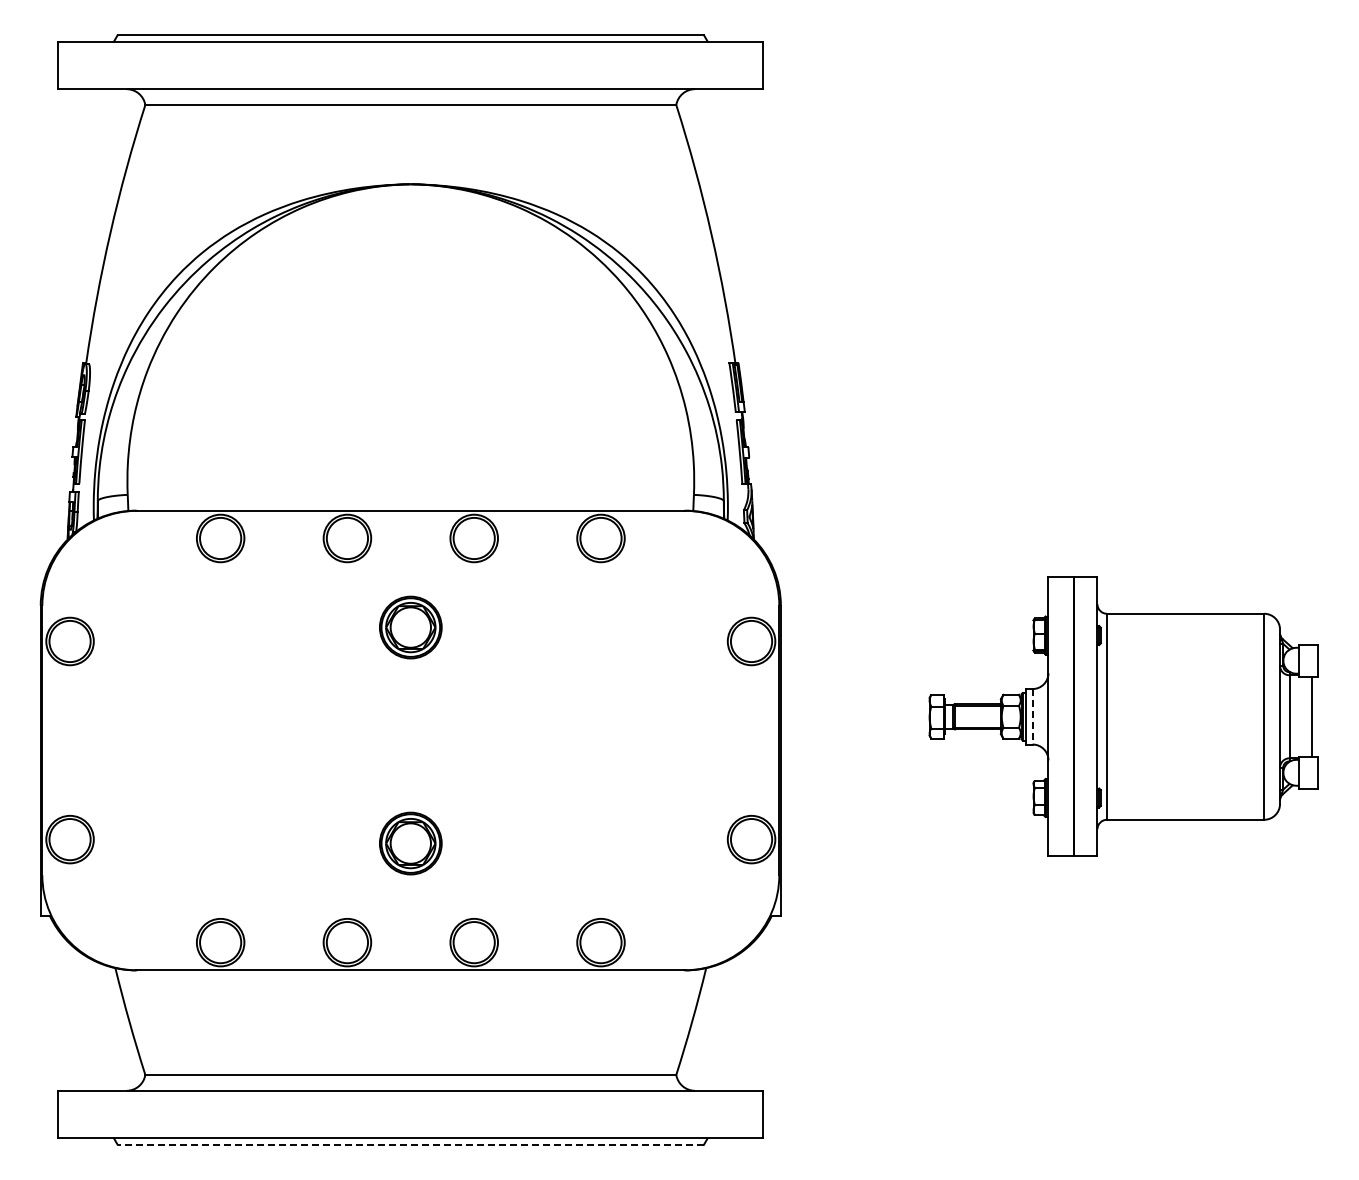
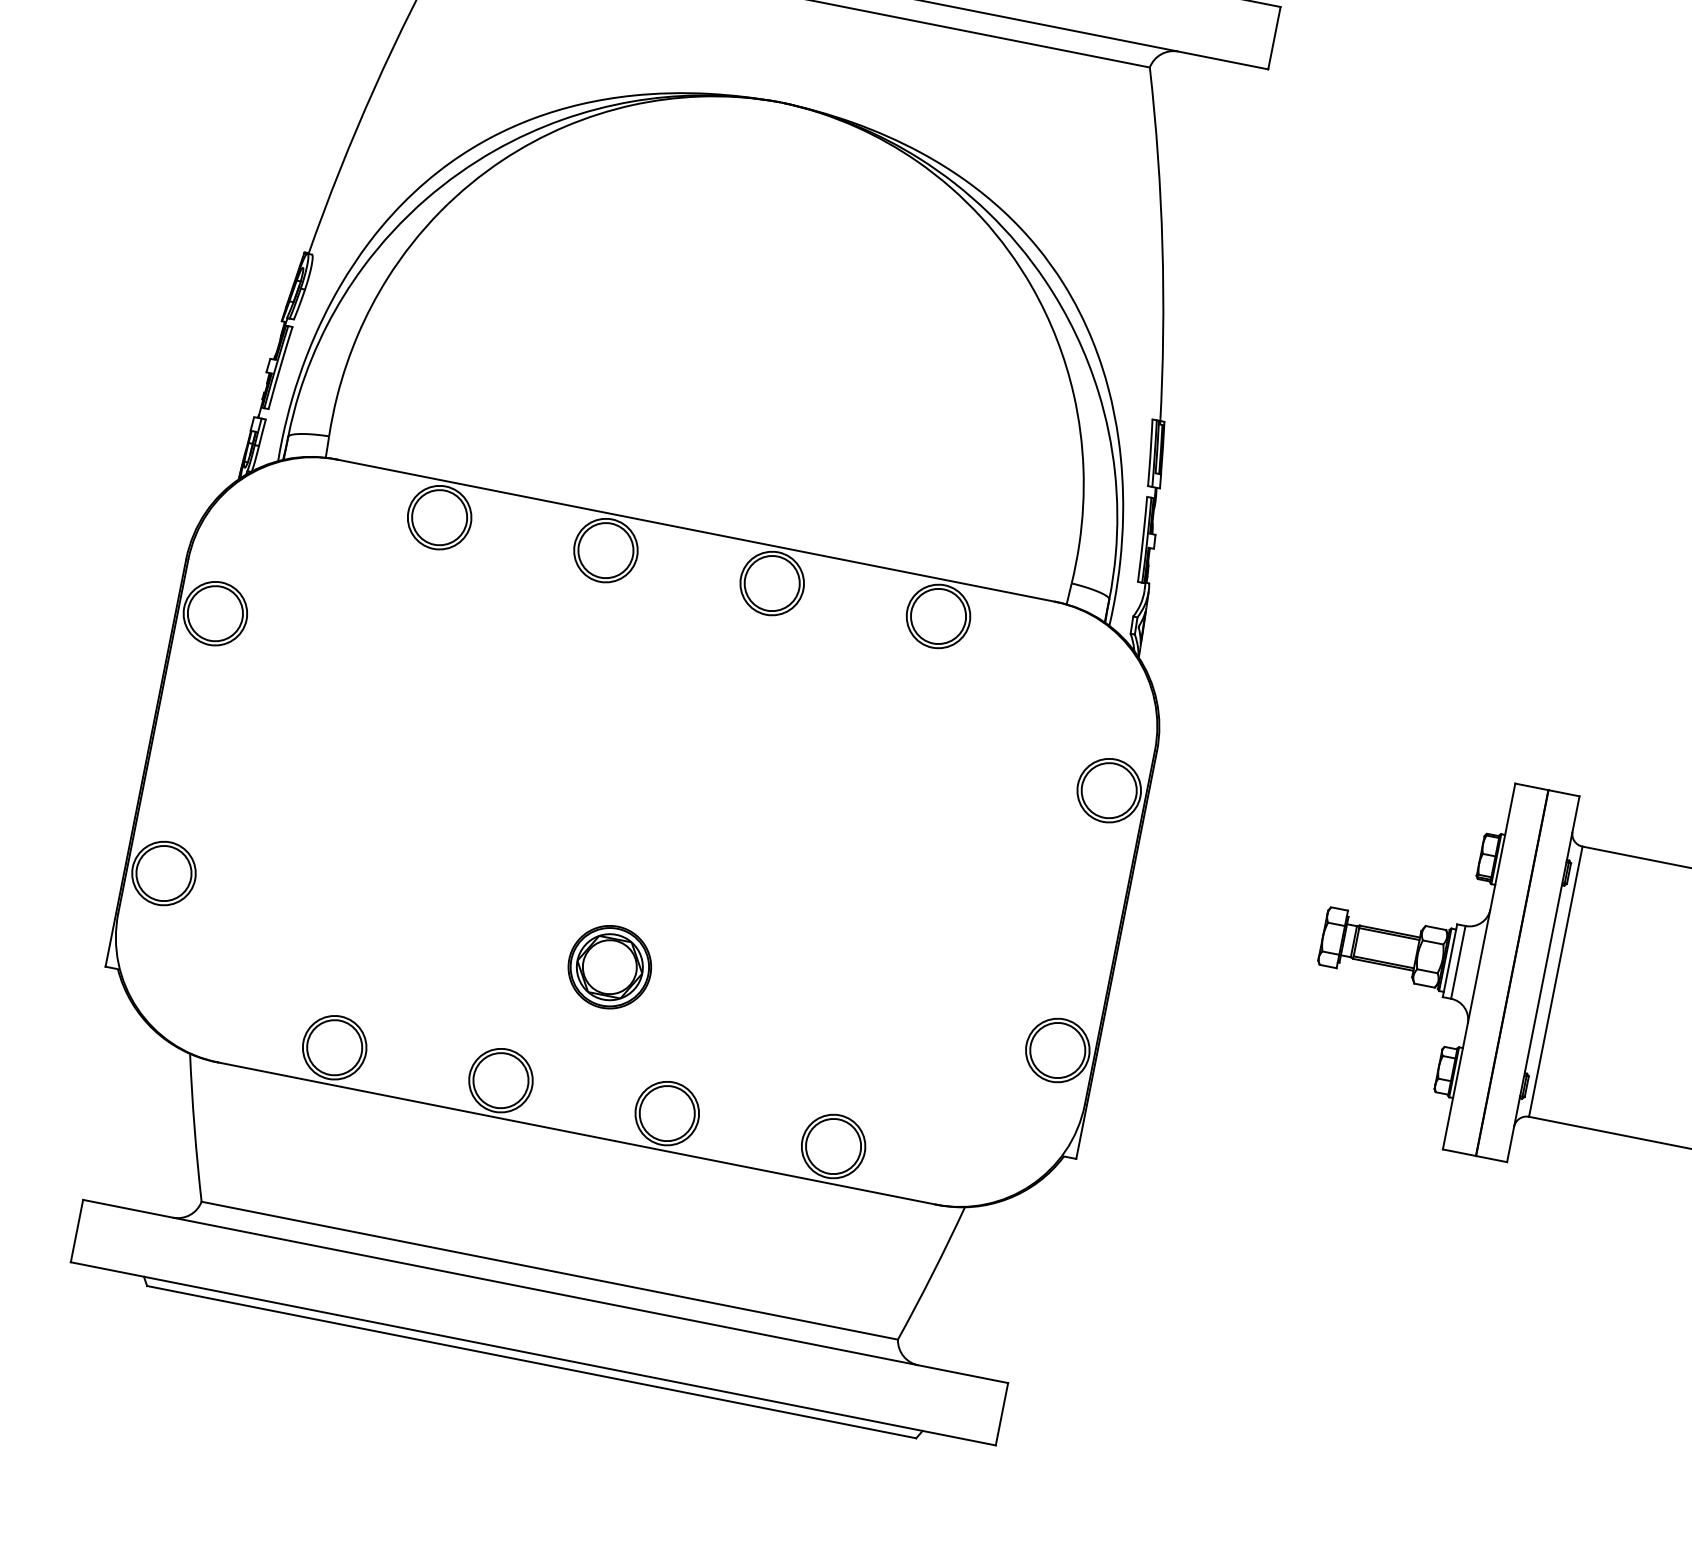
part: (410, 627) -> (665, 683), removed
line: (1032, 716) -> (1458, 961), dashed -> solid
line: (410, 1144) -> (531, 1361), dashed -> solid

